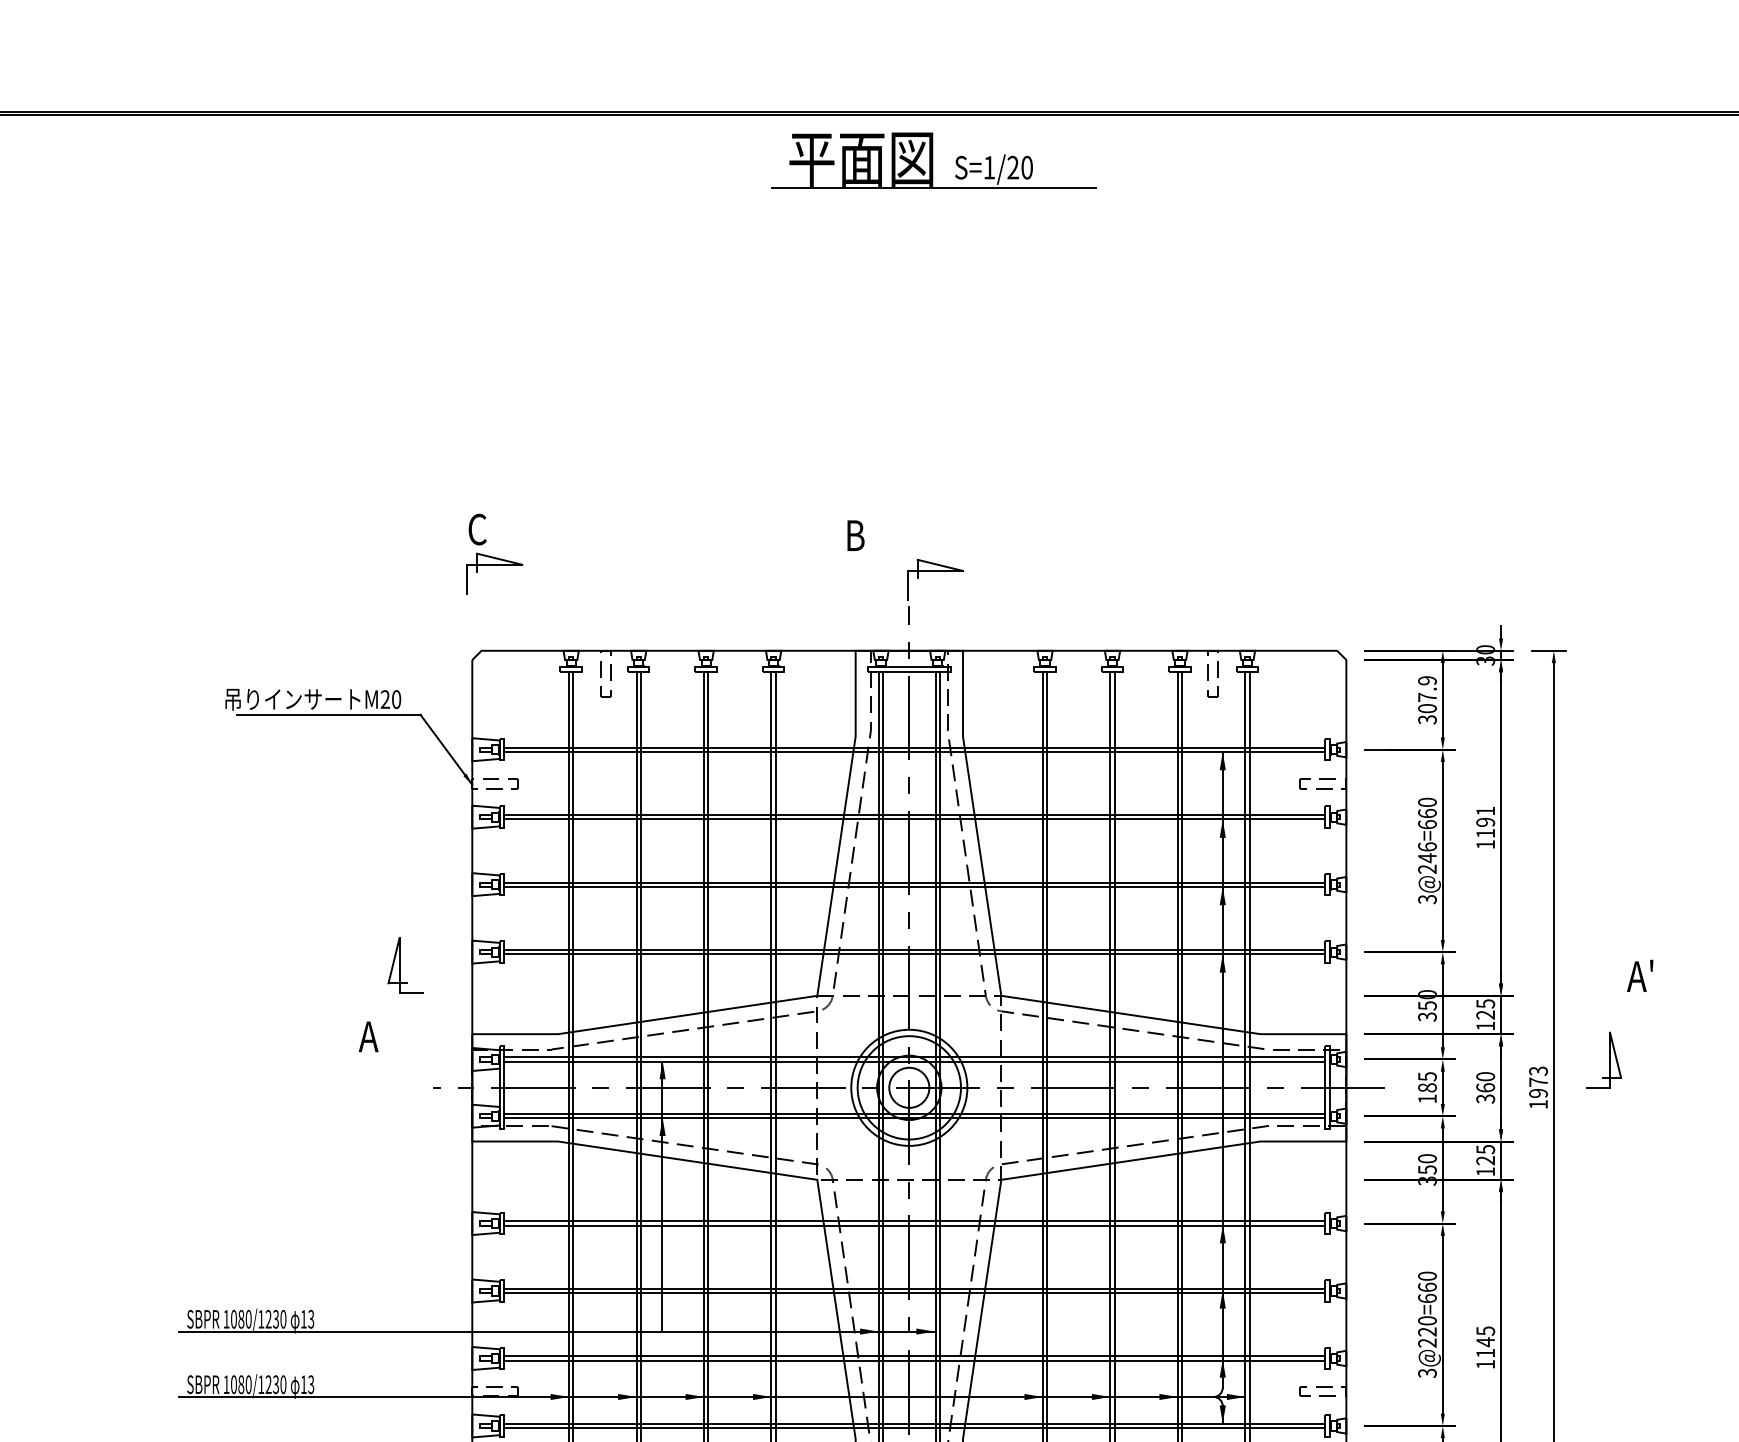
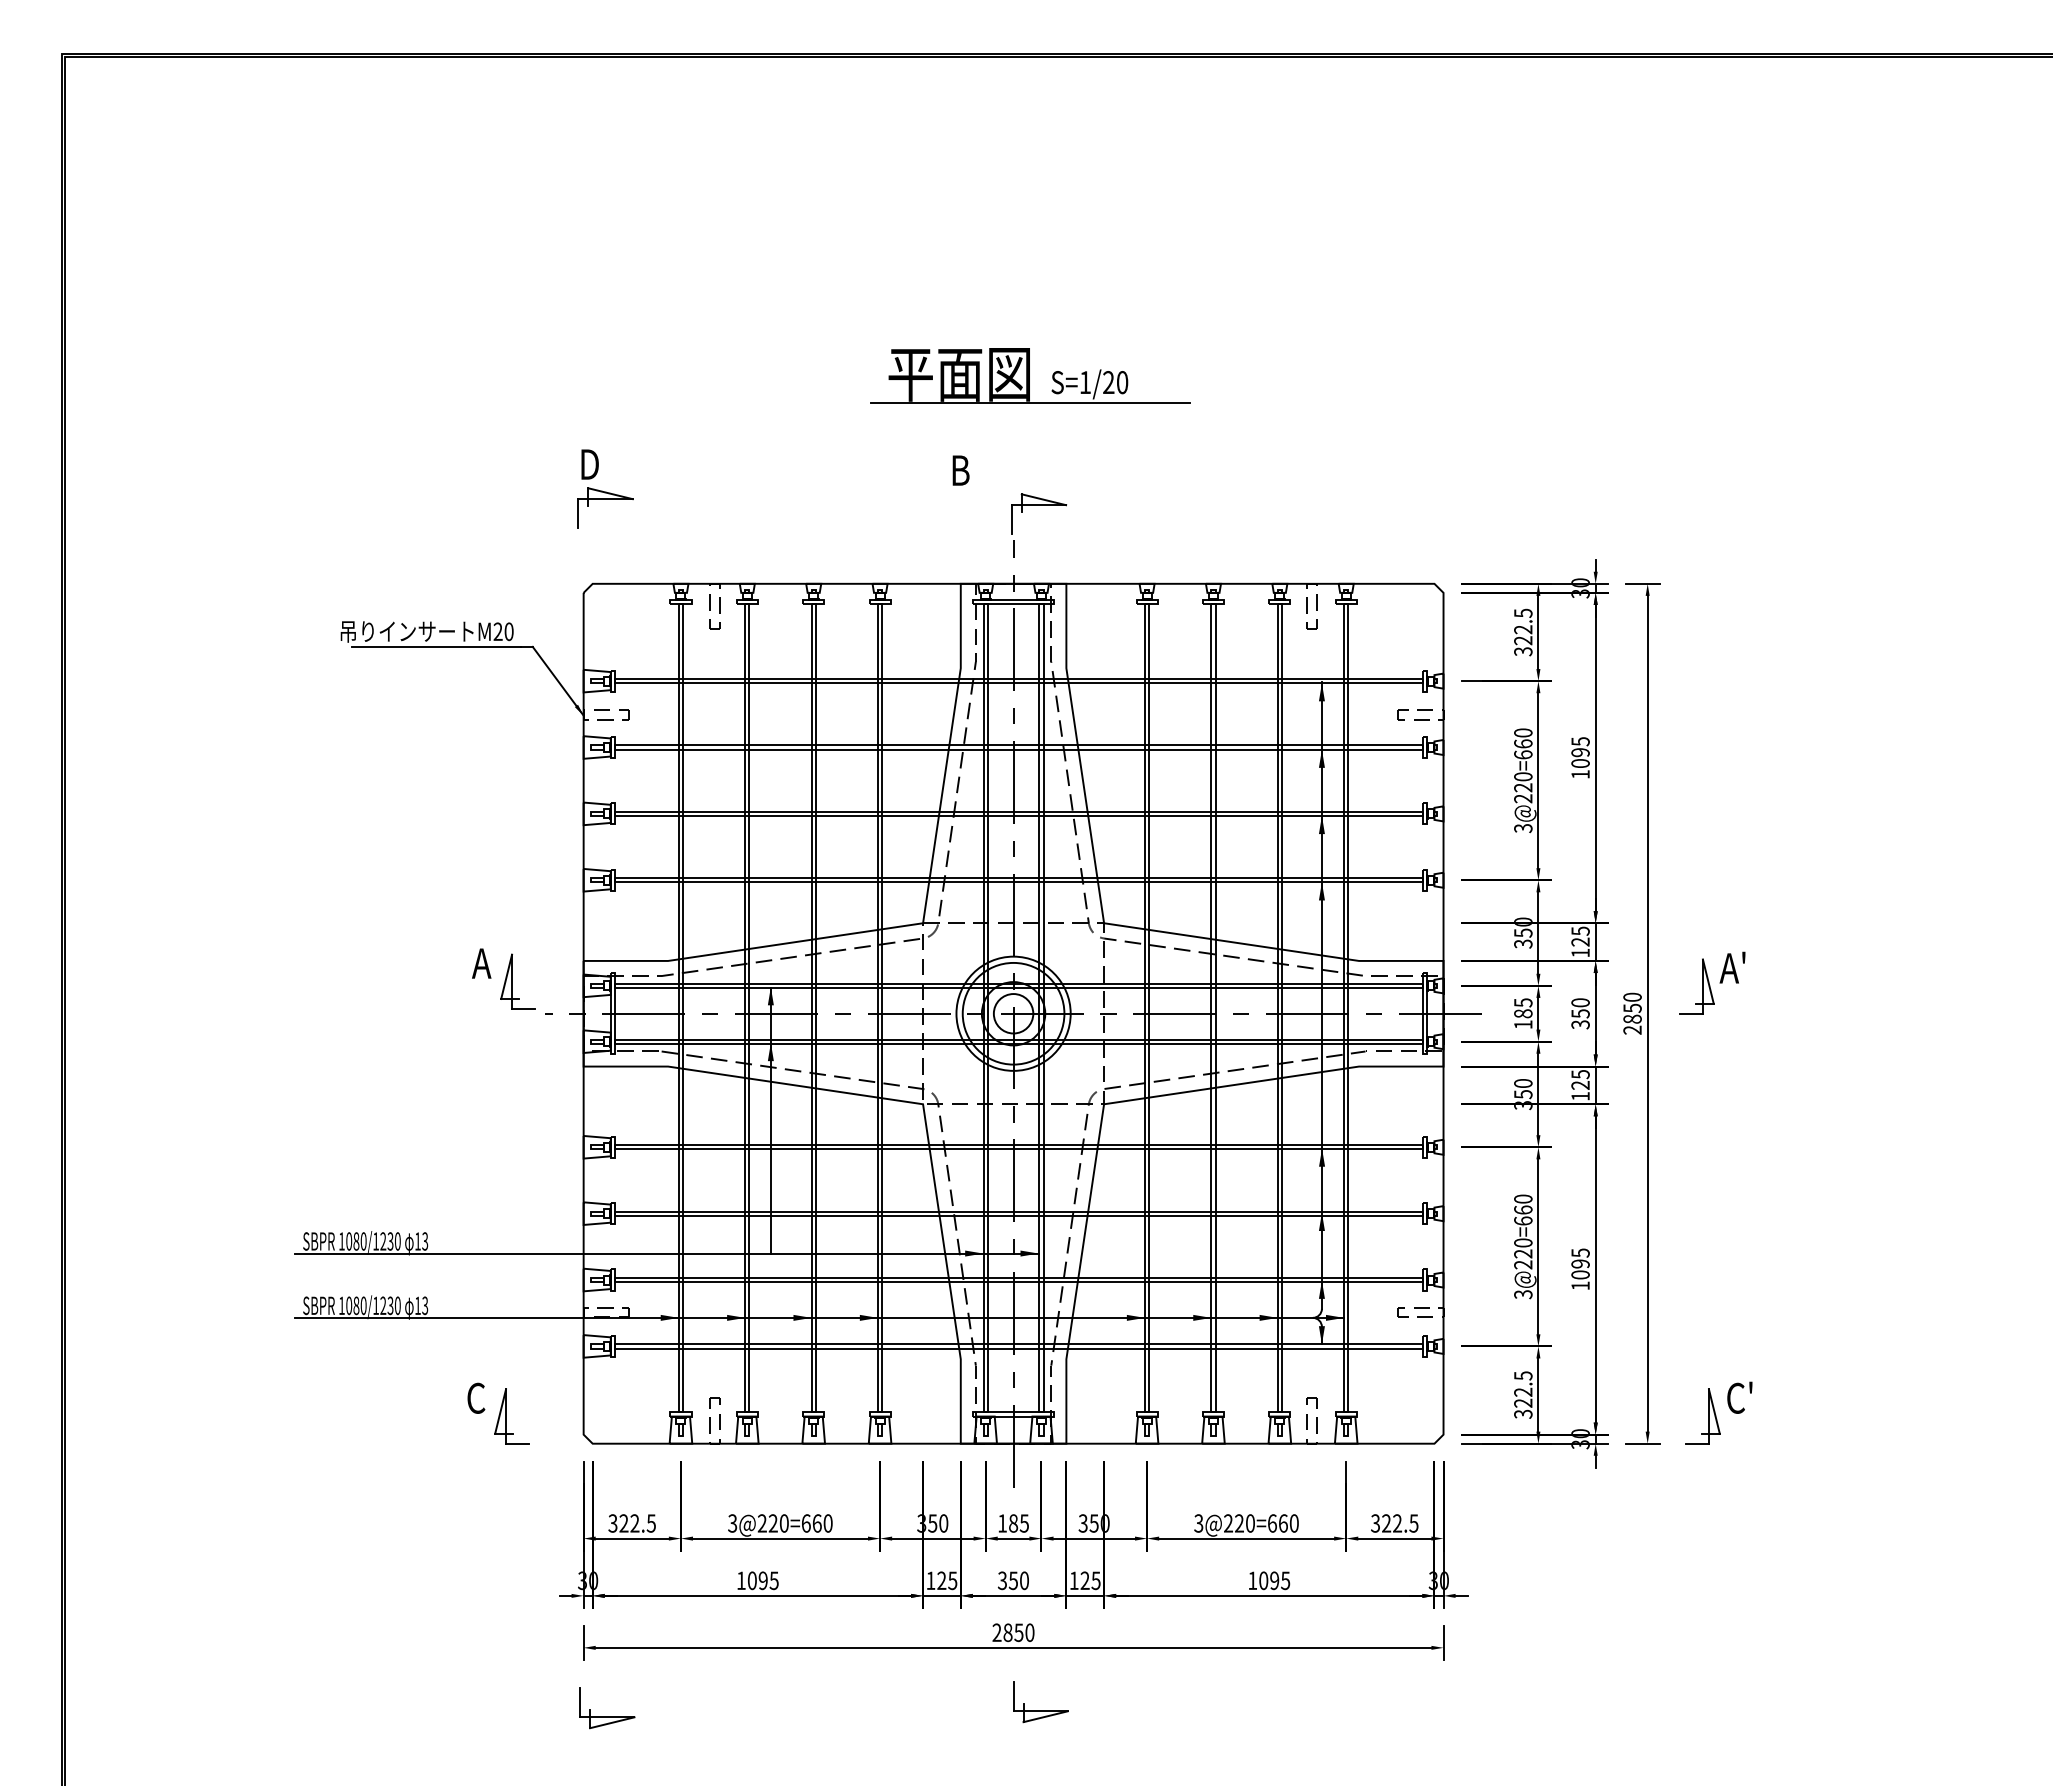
part: (933, 160) -> (1030, 375), moved
text: (478, 529) -> (589, 464), C -> D
text: (1427, 694) -> (1523, 626), 307.9 -> 322.5
text: (1485, 822) -> (1580, 752), 1191 -> 1095
text: (1427, 852) -> (1523, 782), 3@246=660 -> 3@220=660
part: (405, 965) -> (517, 981), moved
text: (1640, 975) -> (1732, 967), moved
text: (1485, 1087) -> (1580, 1013), 360 -> 350
text: (1538, 1087) -> (1632, 1013), 1973 -> 2850
text: (1485, 1347) -> (1580, 1269), 1145 -> 1095

